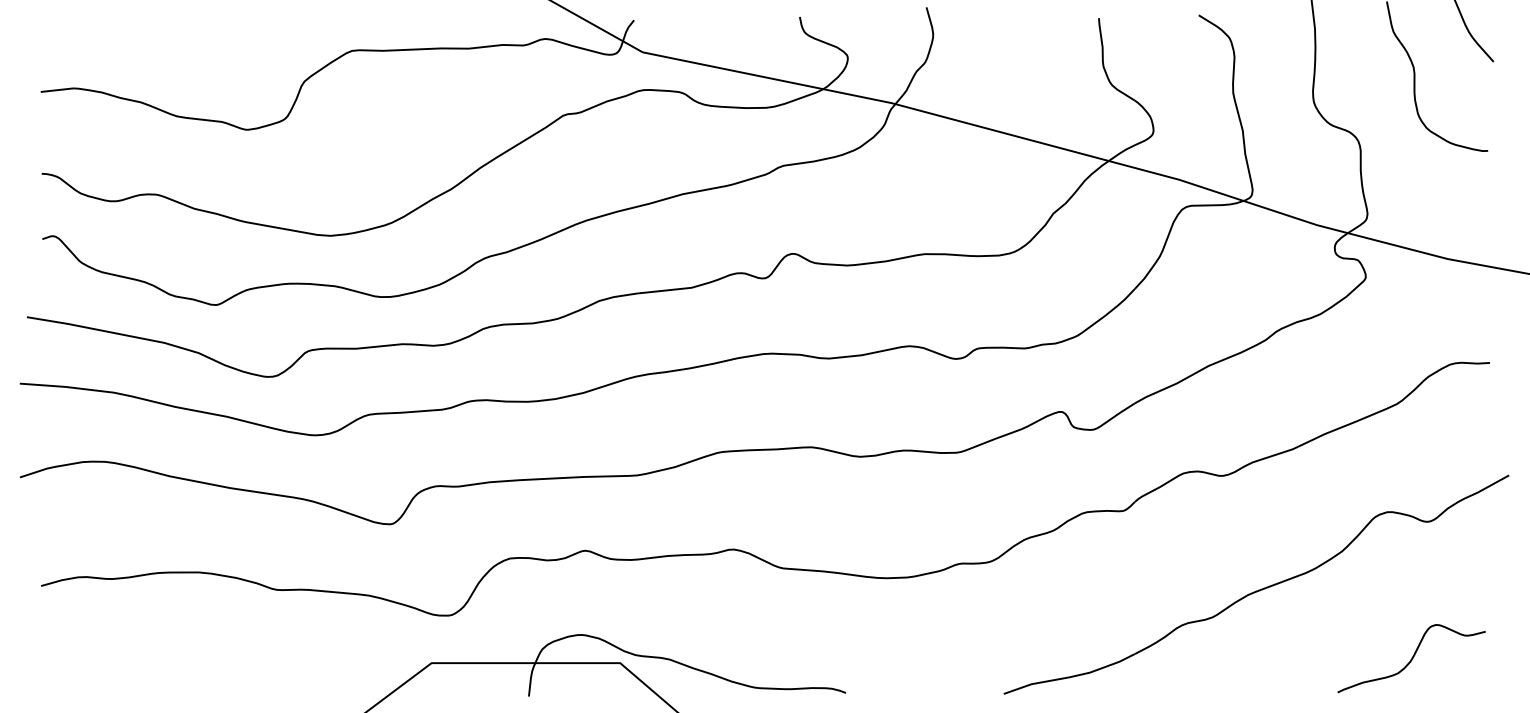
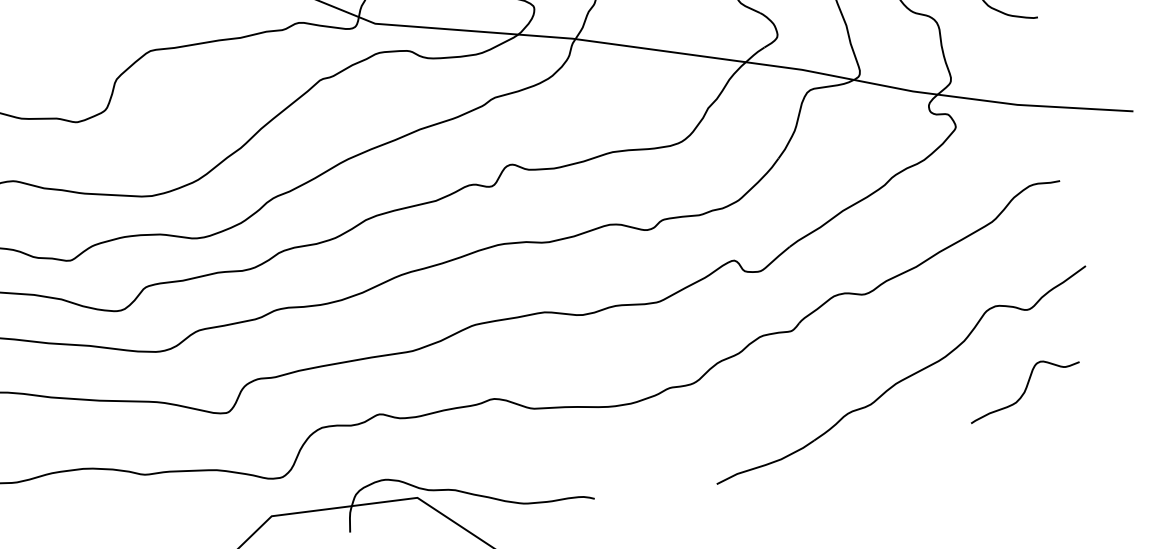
curve: (1411, 658) -> (1024, 389), moved

